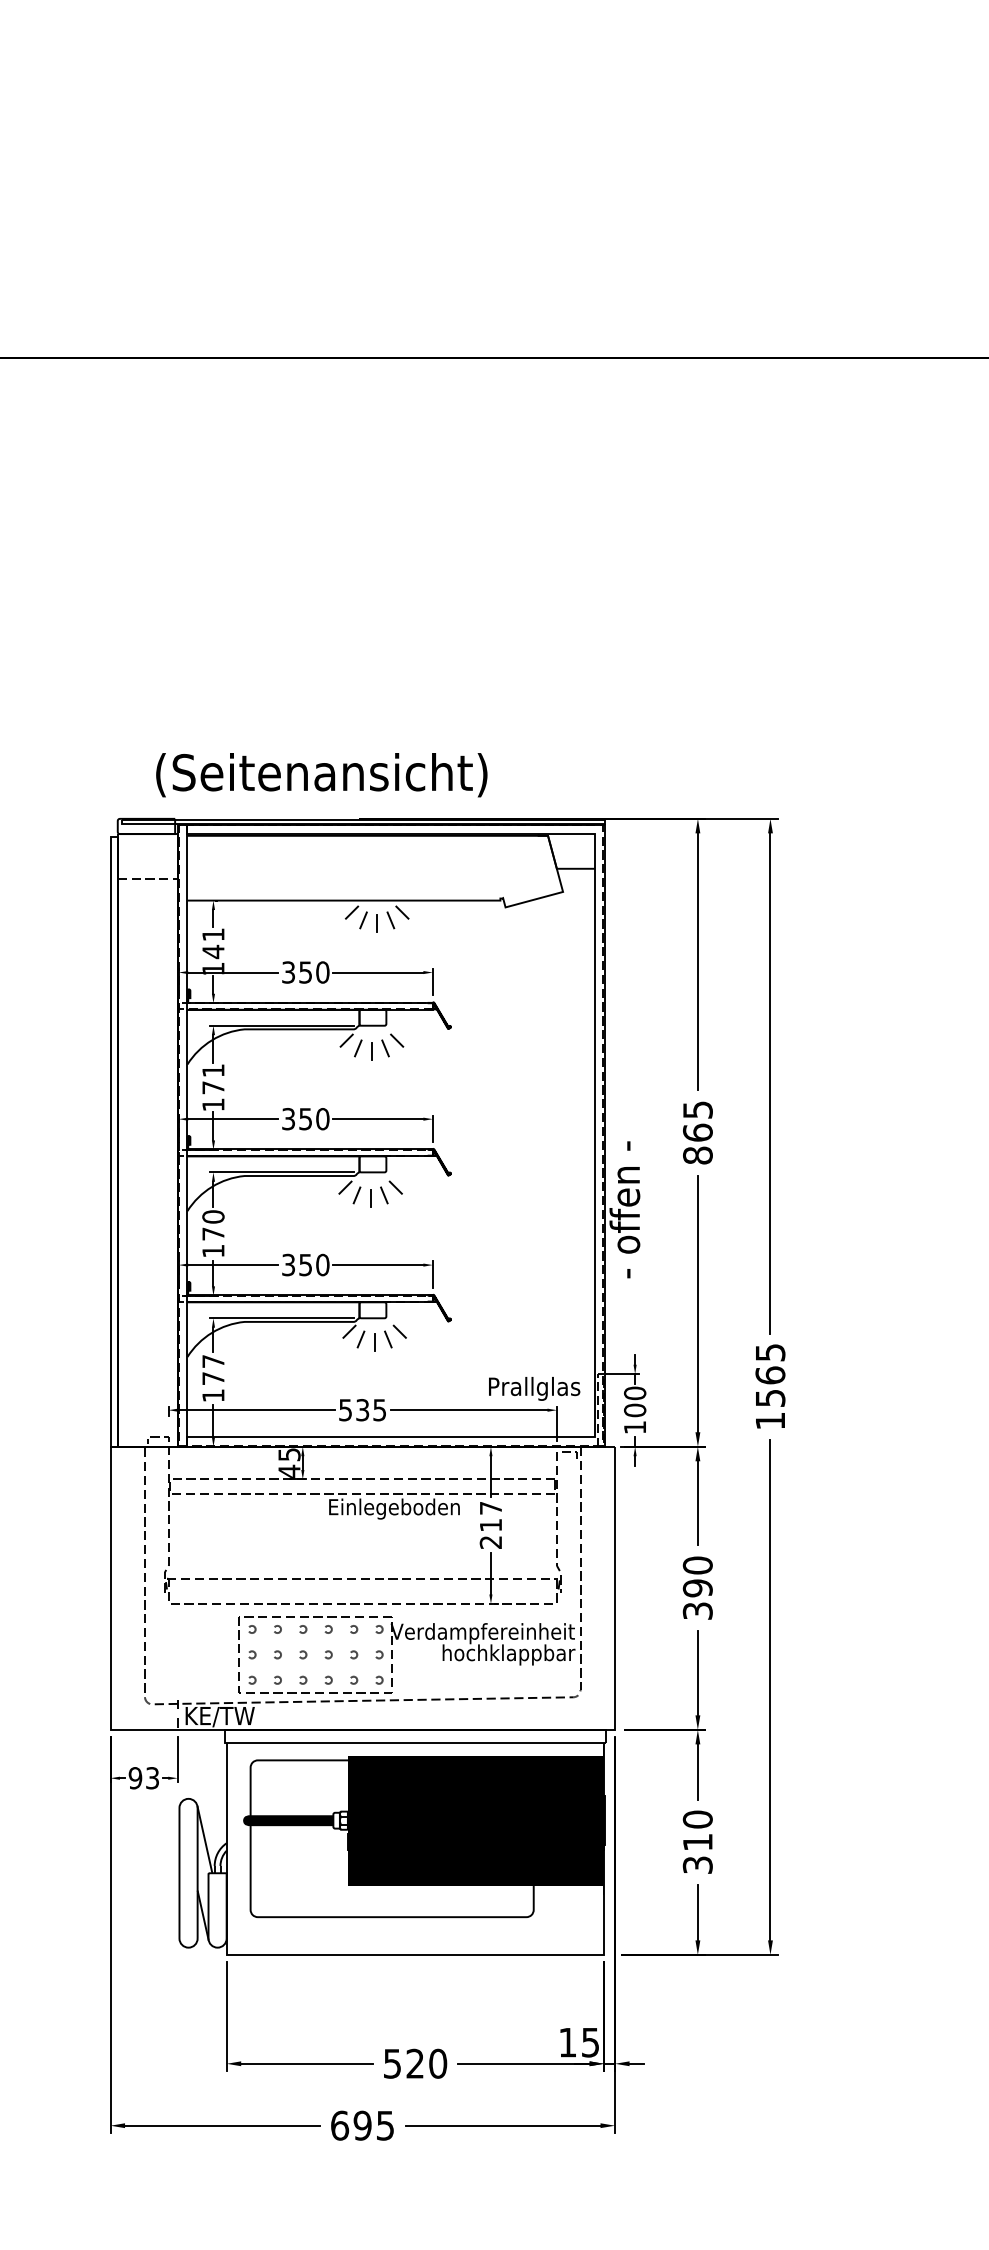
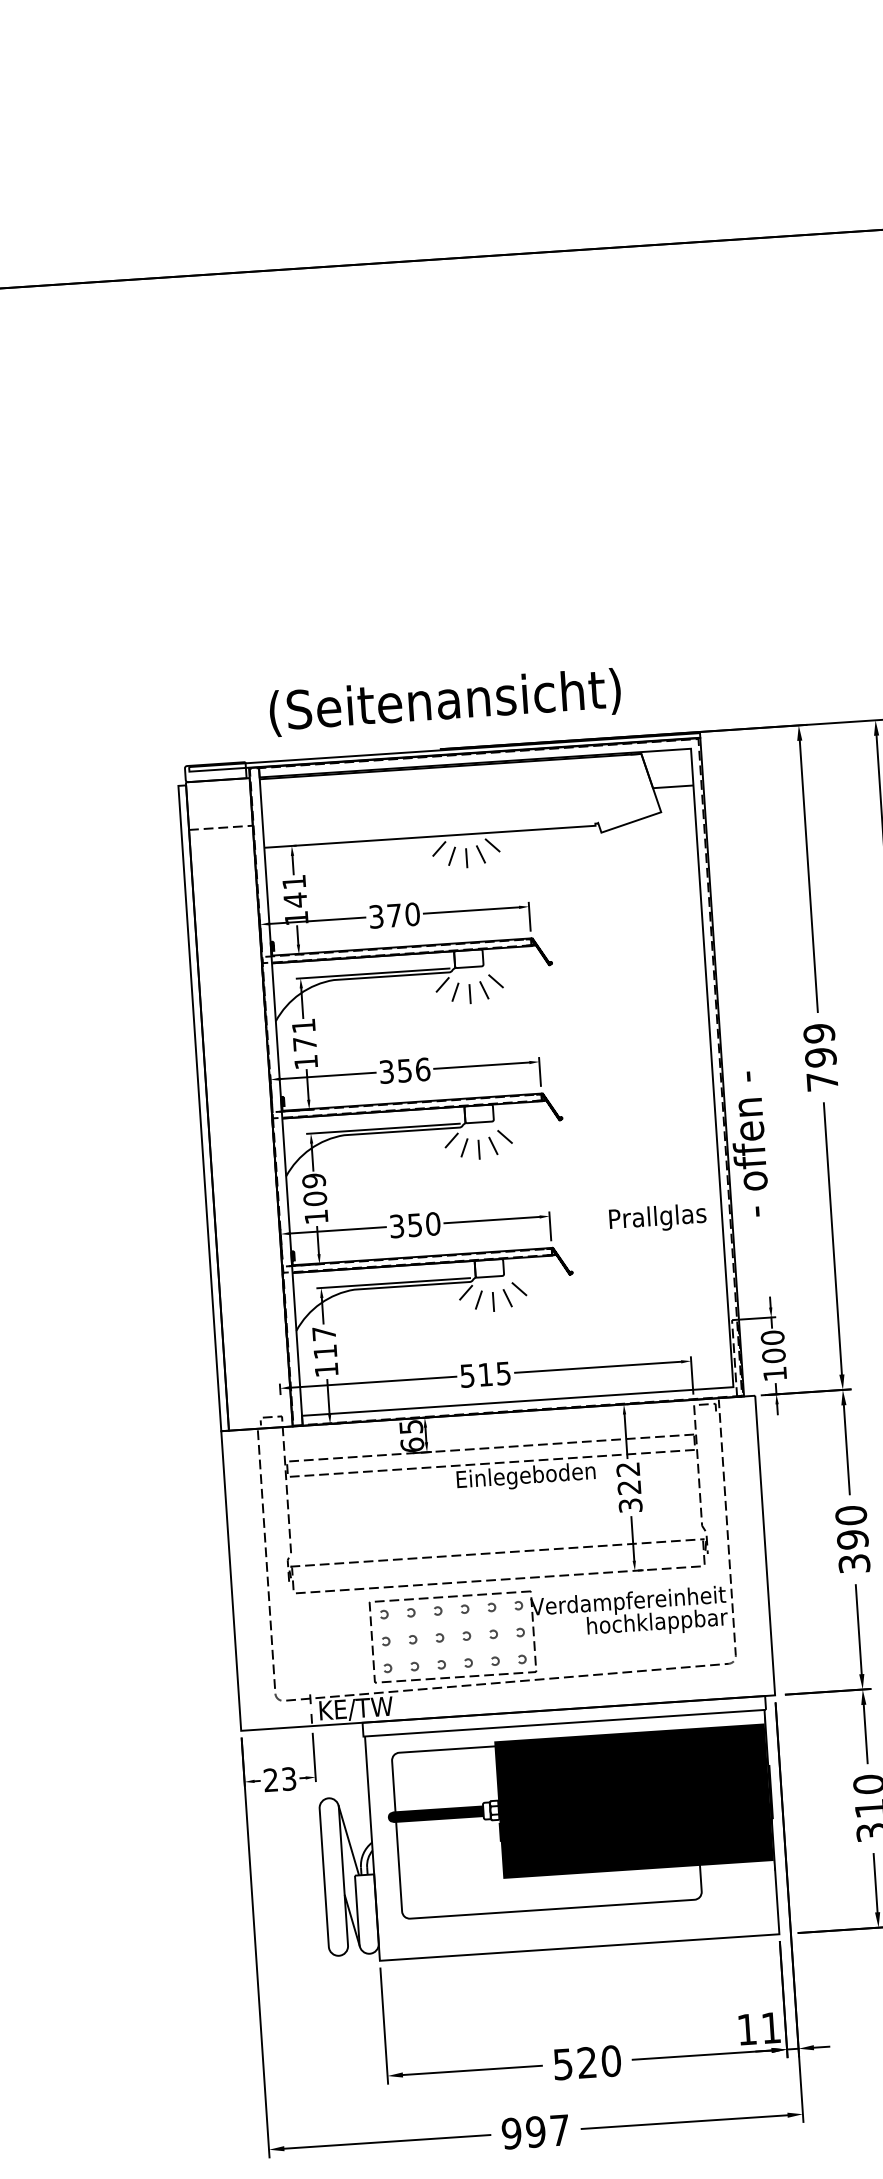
text: (321, 775) -> (445, 702), moved
text: (305, 972) -> (394, 915), 350 -> 370
text: (322, 1118) -> (422, 1068), 350 -> 356
text: (697, 1132) -> (820, 1057), 865 -> 799
text: (213, 1225) -> (314, 1189), 170 -> 109
text: (213, 1378) -> (325, 1351), 177 -> 117
text: (534, 1388) -> (657, 1218), moved
text: (362, 1410) -> (485, 1375), 535 -> 515
text: (289, 1470) -> (412, 1443), 45 -> 65
text: (490, 1525) -> (628, 1487), 217 -> 322
text: (135, 1778) -> (271, 1780), 93 -> 23
text: (590, 2042) -> (771, 2027), 15 -> 11
text: (361, 2125) -> (534, 2131), 695 -> 997

